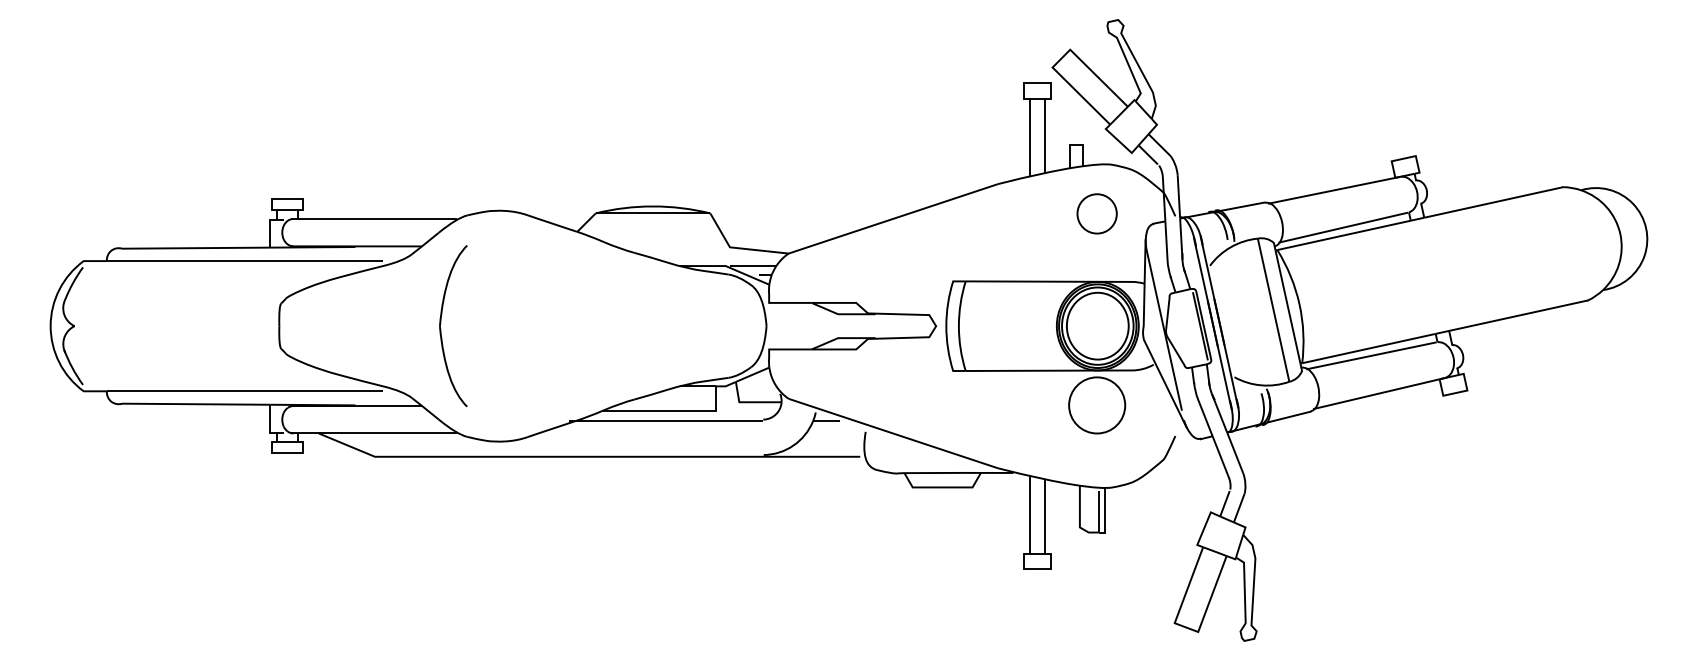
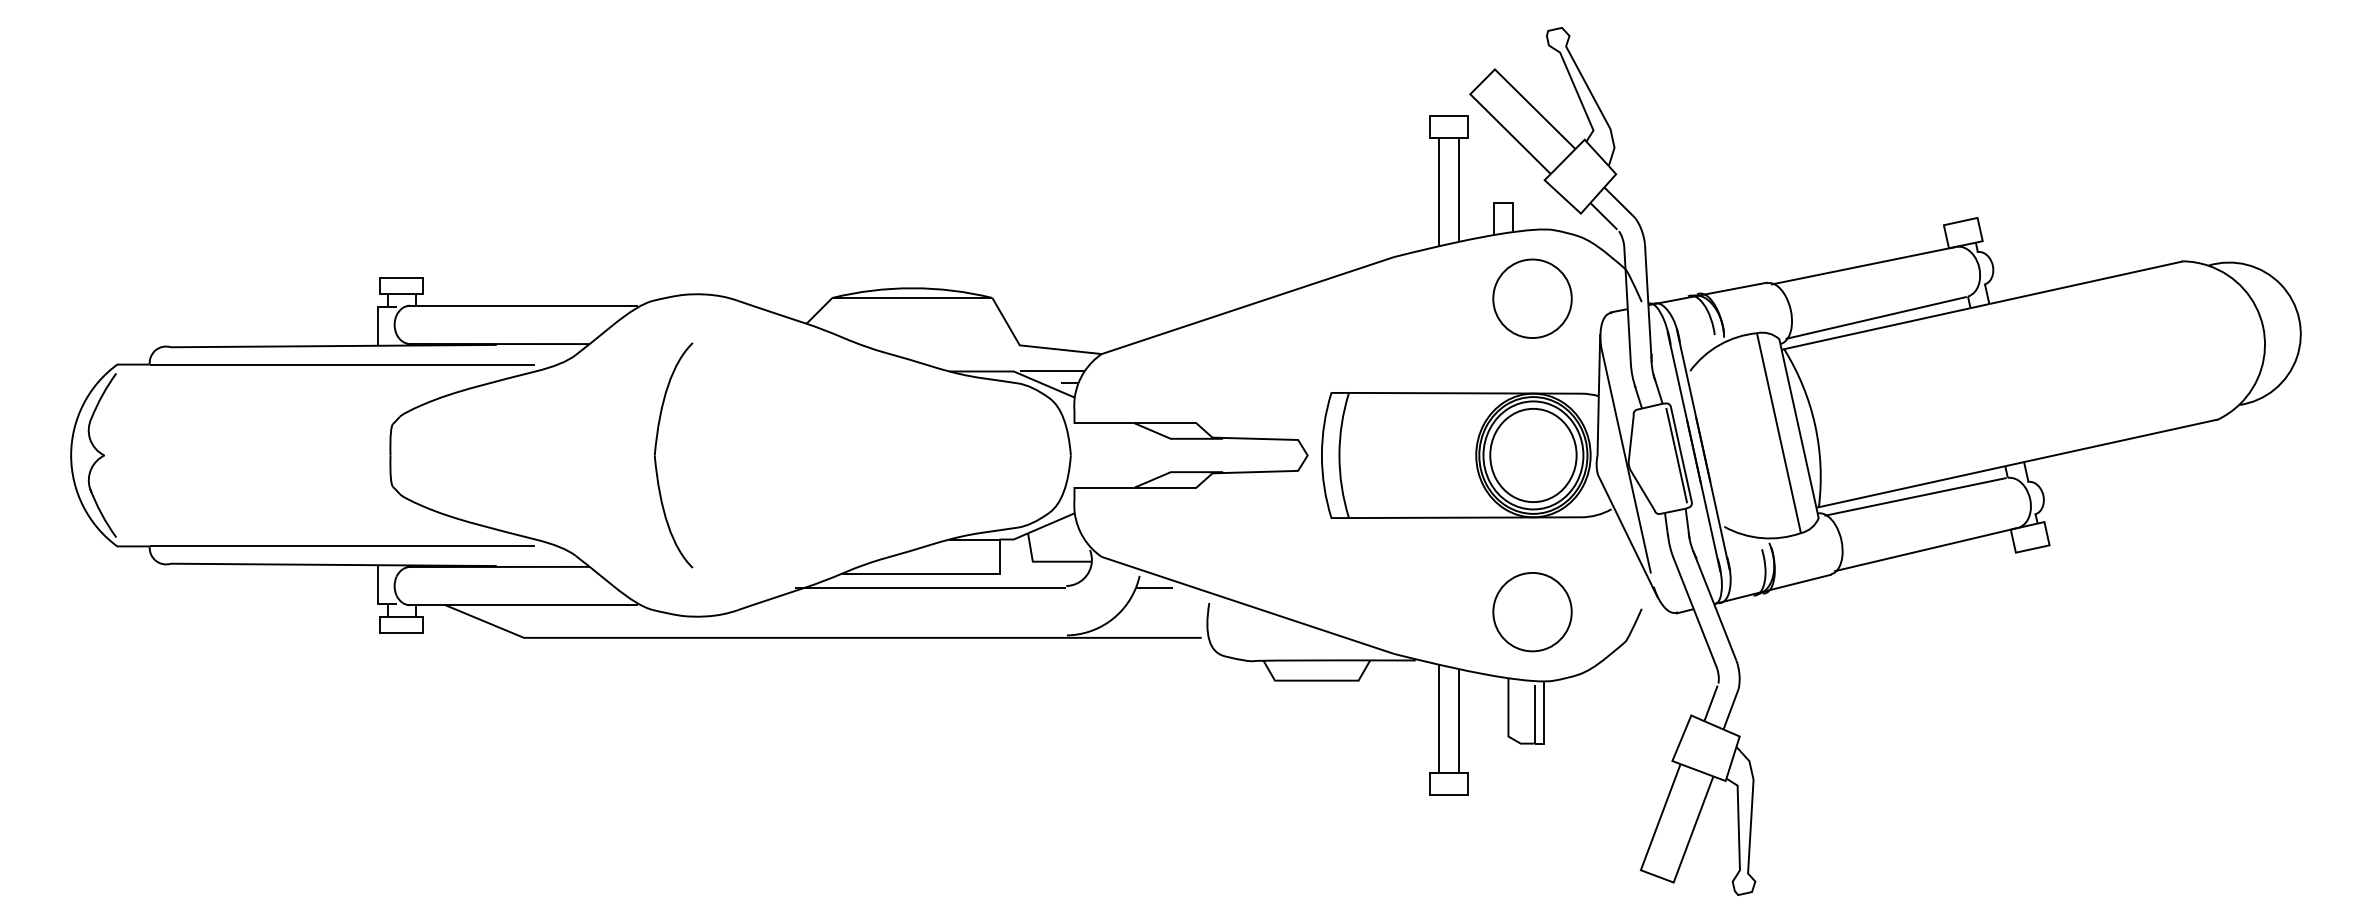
part: (1097, 213) -> (1532, 298), size x1.43
part: (441, 322) -> (656, 450), moved
part: (1097, 405) -> (1532, 612), moved

